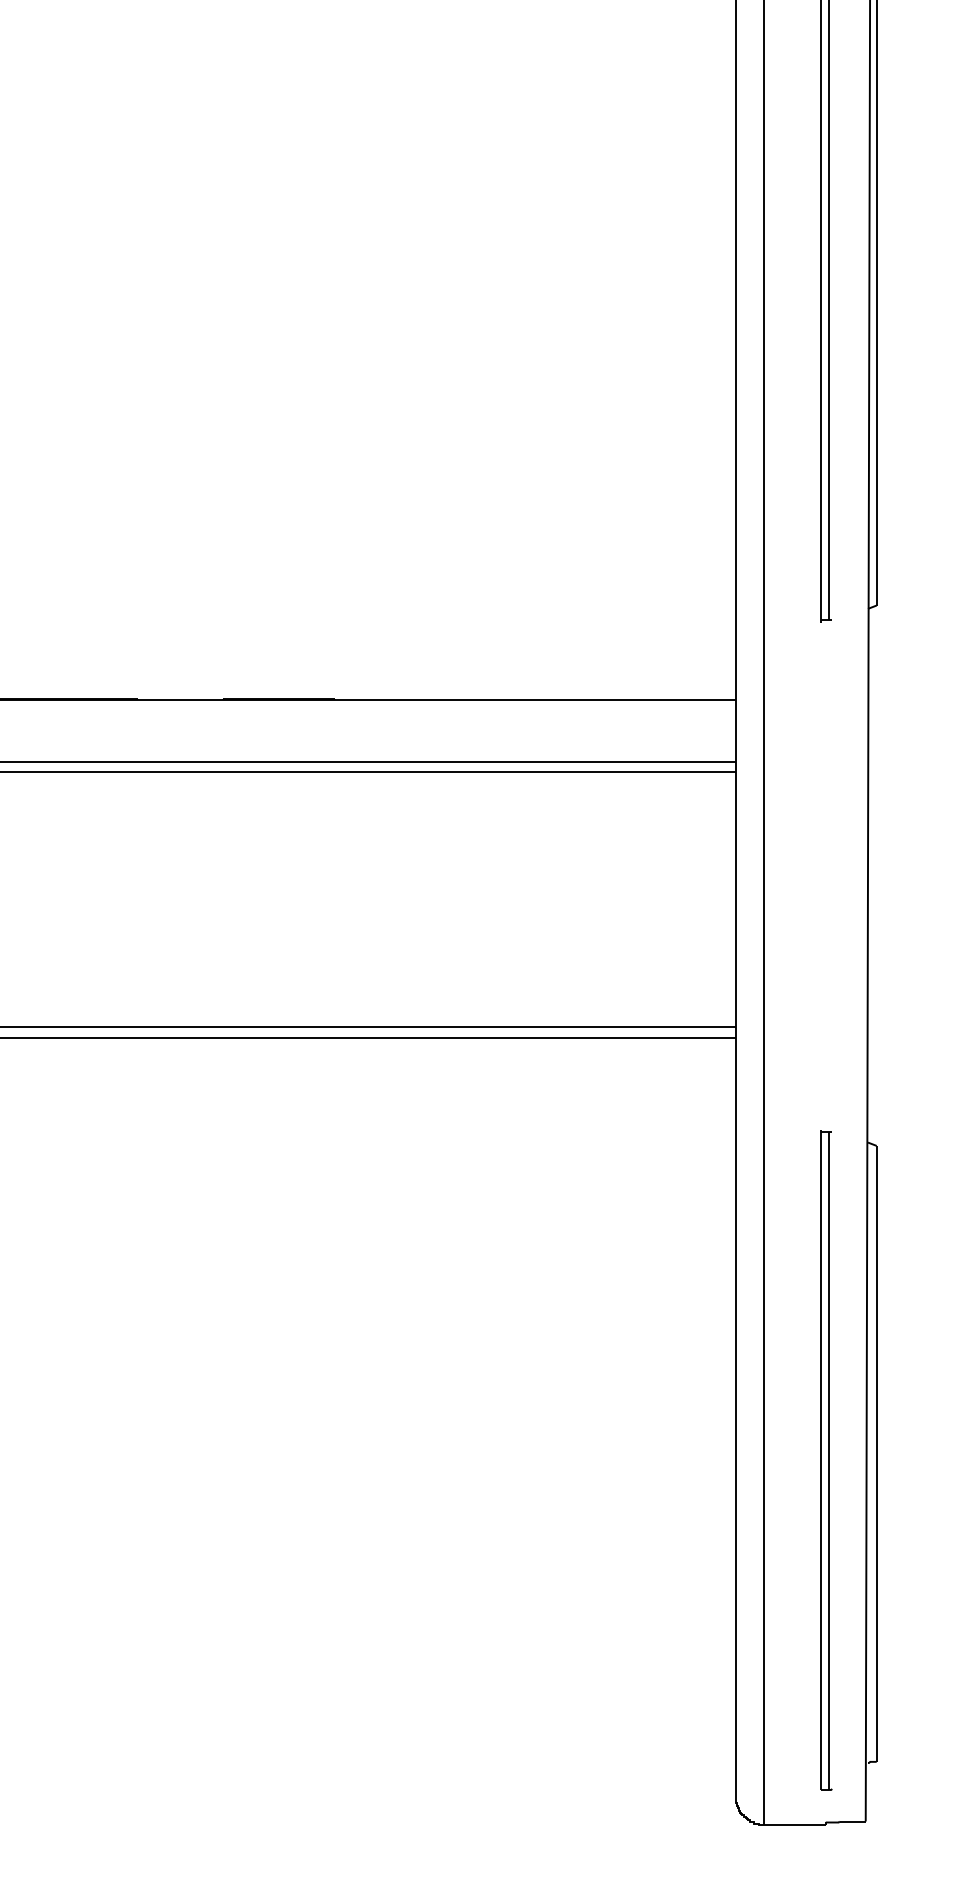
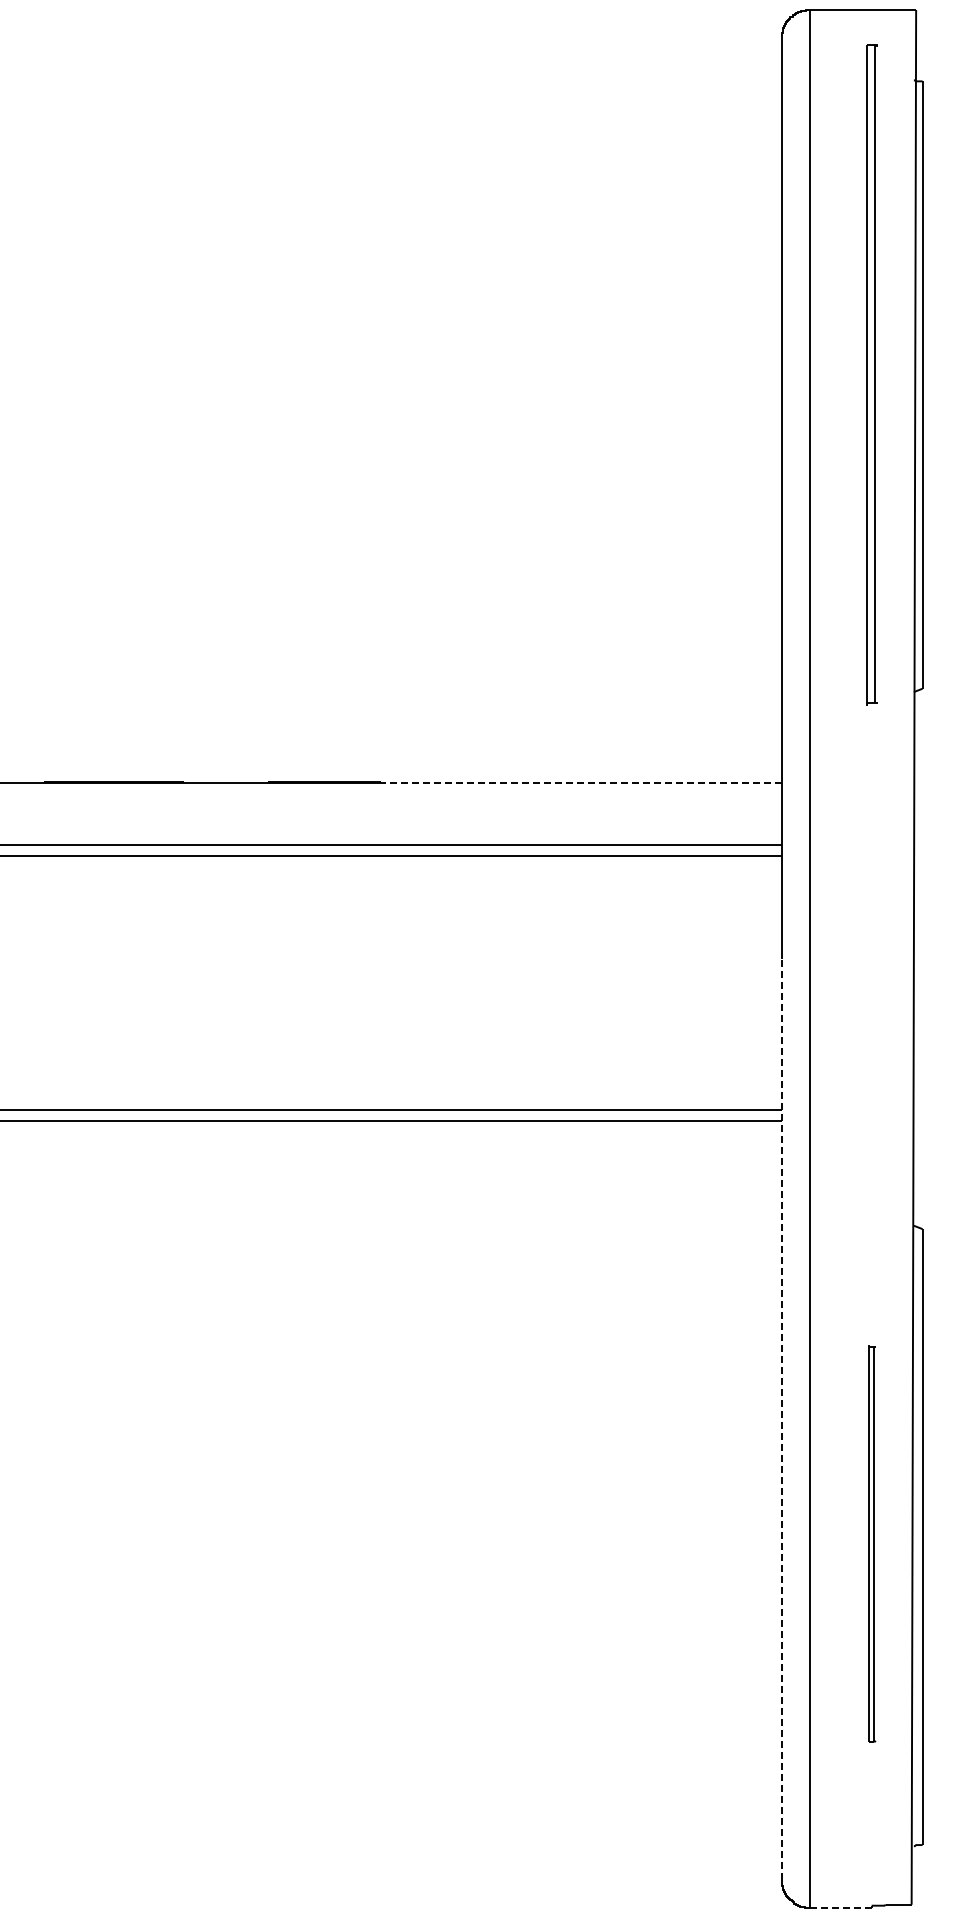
line: (534, 699) -> (580, 782), solid -> dashed
line: (735, 1336) -> (781, 1419), solid -> dashed
part: (826, 1460) -> (872, 1543), size x0.6
line: (794, 1824) -> (840, 1907), solid -> dashed

